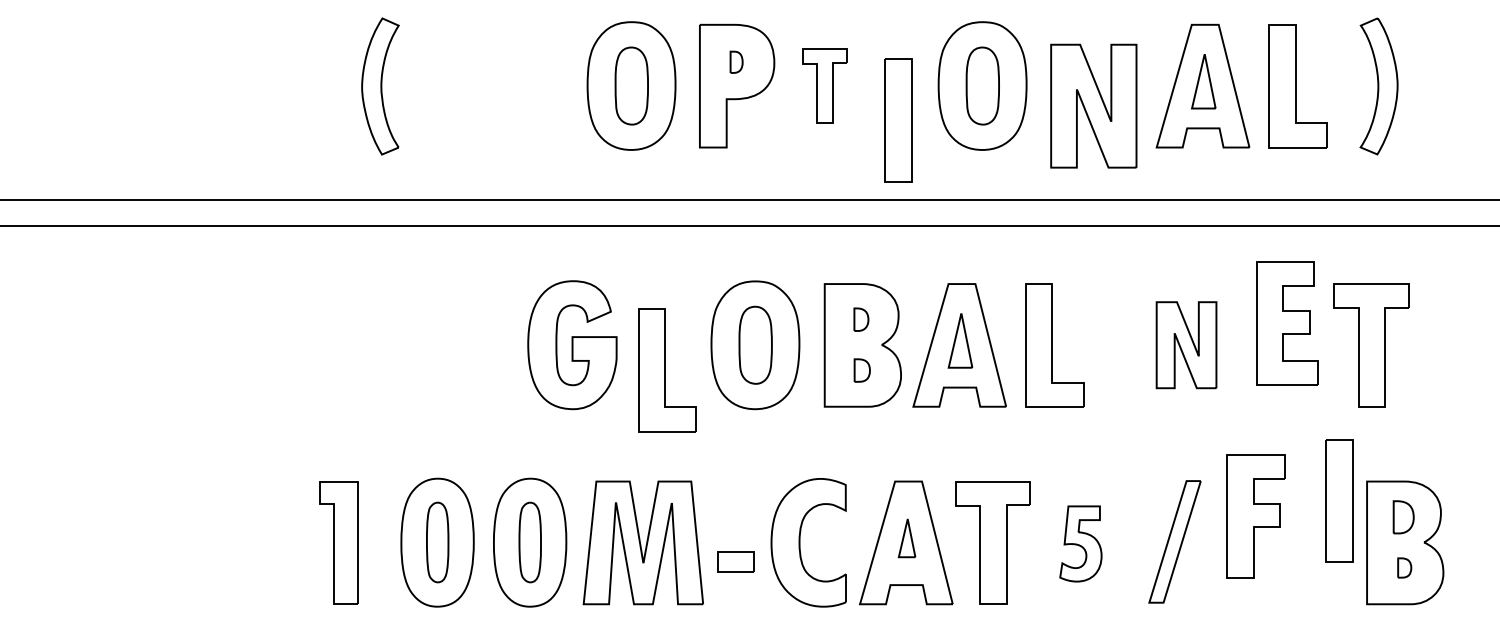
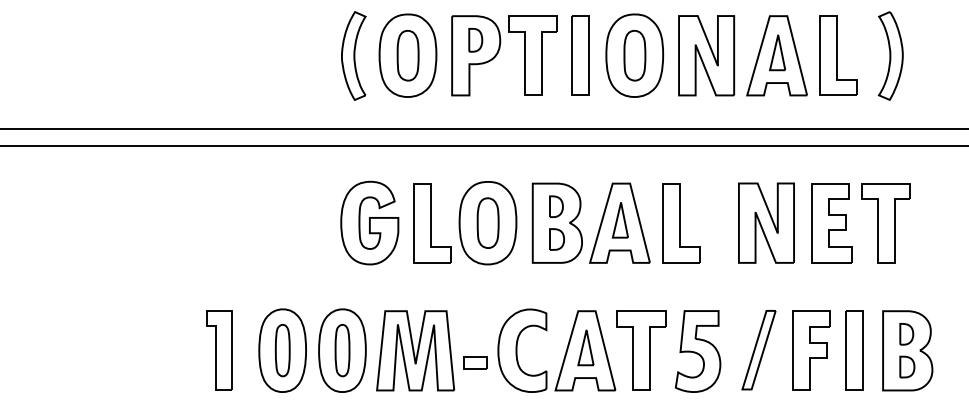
part: (736, 62) -> (475, 40), size x1.67
part: (380, 85) -> (353, 55), moved
part: (824, 85) -> (532, 55), size x1.67
part: (1093, 105) -> (706, 55), moved
part: (898, 119) -> (580, 55), moved
part: (861, 319) -> (556, 206), size x1.43
part: (1287, 324) -> (831, 223), moved
part: (1186, 344) -> (766, 222), size x1.43
part: (667, 370) -> (432, 223), moved
part: (861, 370) -> (556, 239), size x1.43
part: (1339, 500) -> (854, 350), moved
part: (1256, 516) -> (811, 350), moved
part: (906, 537) -> (585, 347), size x1.43
part: (1081, 543) -> (698, 351), size x1.67
part: (1404, 567) -> (907, 366), size x1.67

